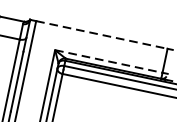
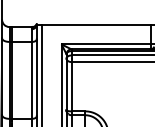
line: (102, 34) -> (96, 24), dashed -> solid
line: (109, 61) -> (106, 44), dashed -> solid

